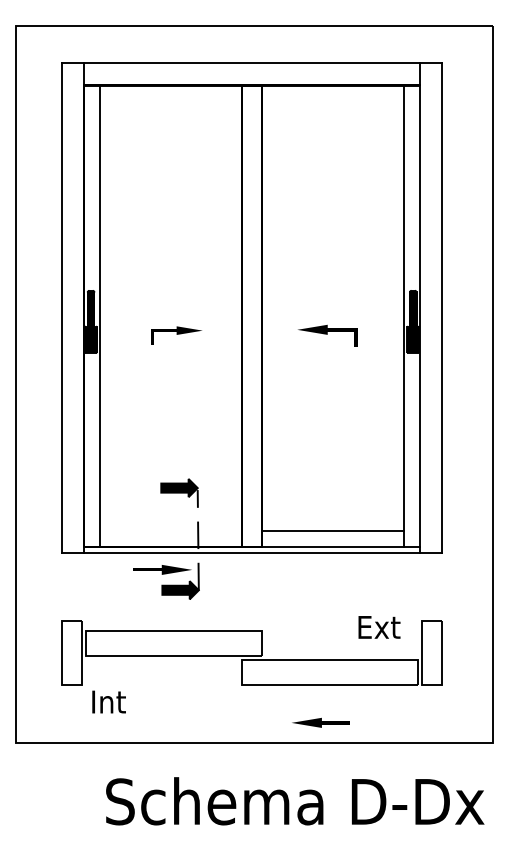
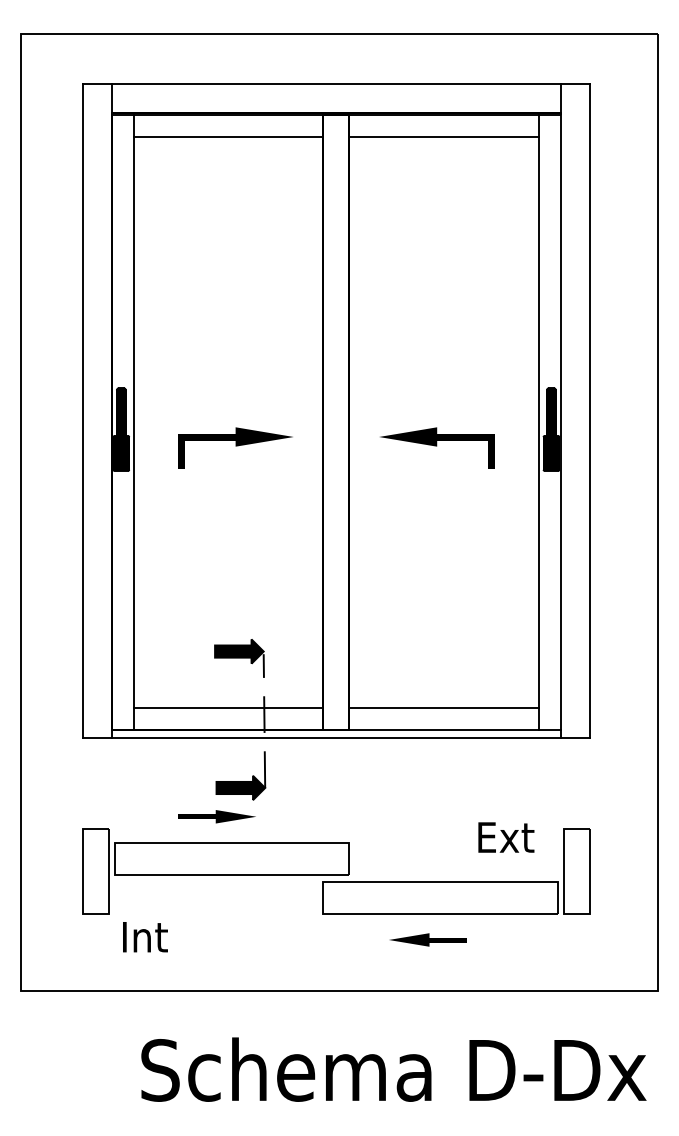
line: (171, 102) -> (228, 136), added
line: (333, 102) -> (444, 136), added
part: (176, 335) -> (235, 447), size x1.67
part: (327, 335) -> (437, 447), size x1.43
line: (171, 530) -> (228, 708), added
part: (162, 569) -> (216, 816), moved
part: (320, 722) -> (427, 939), moved

